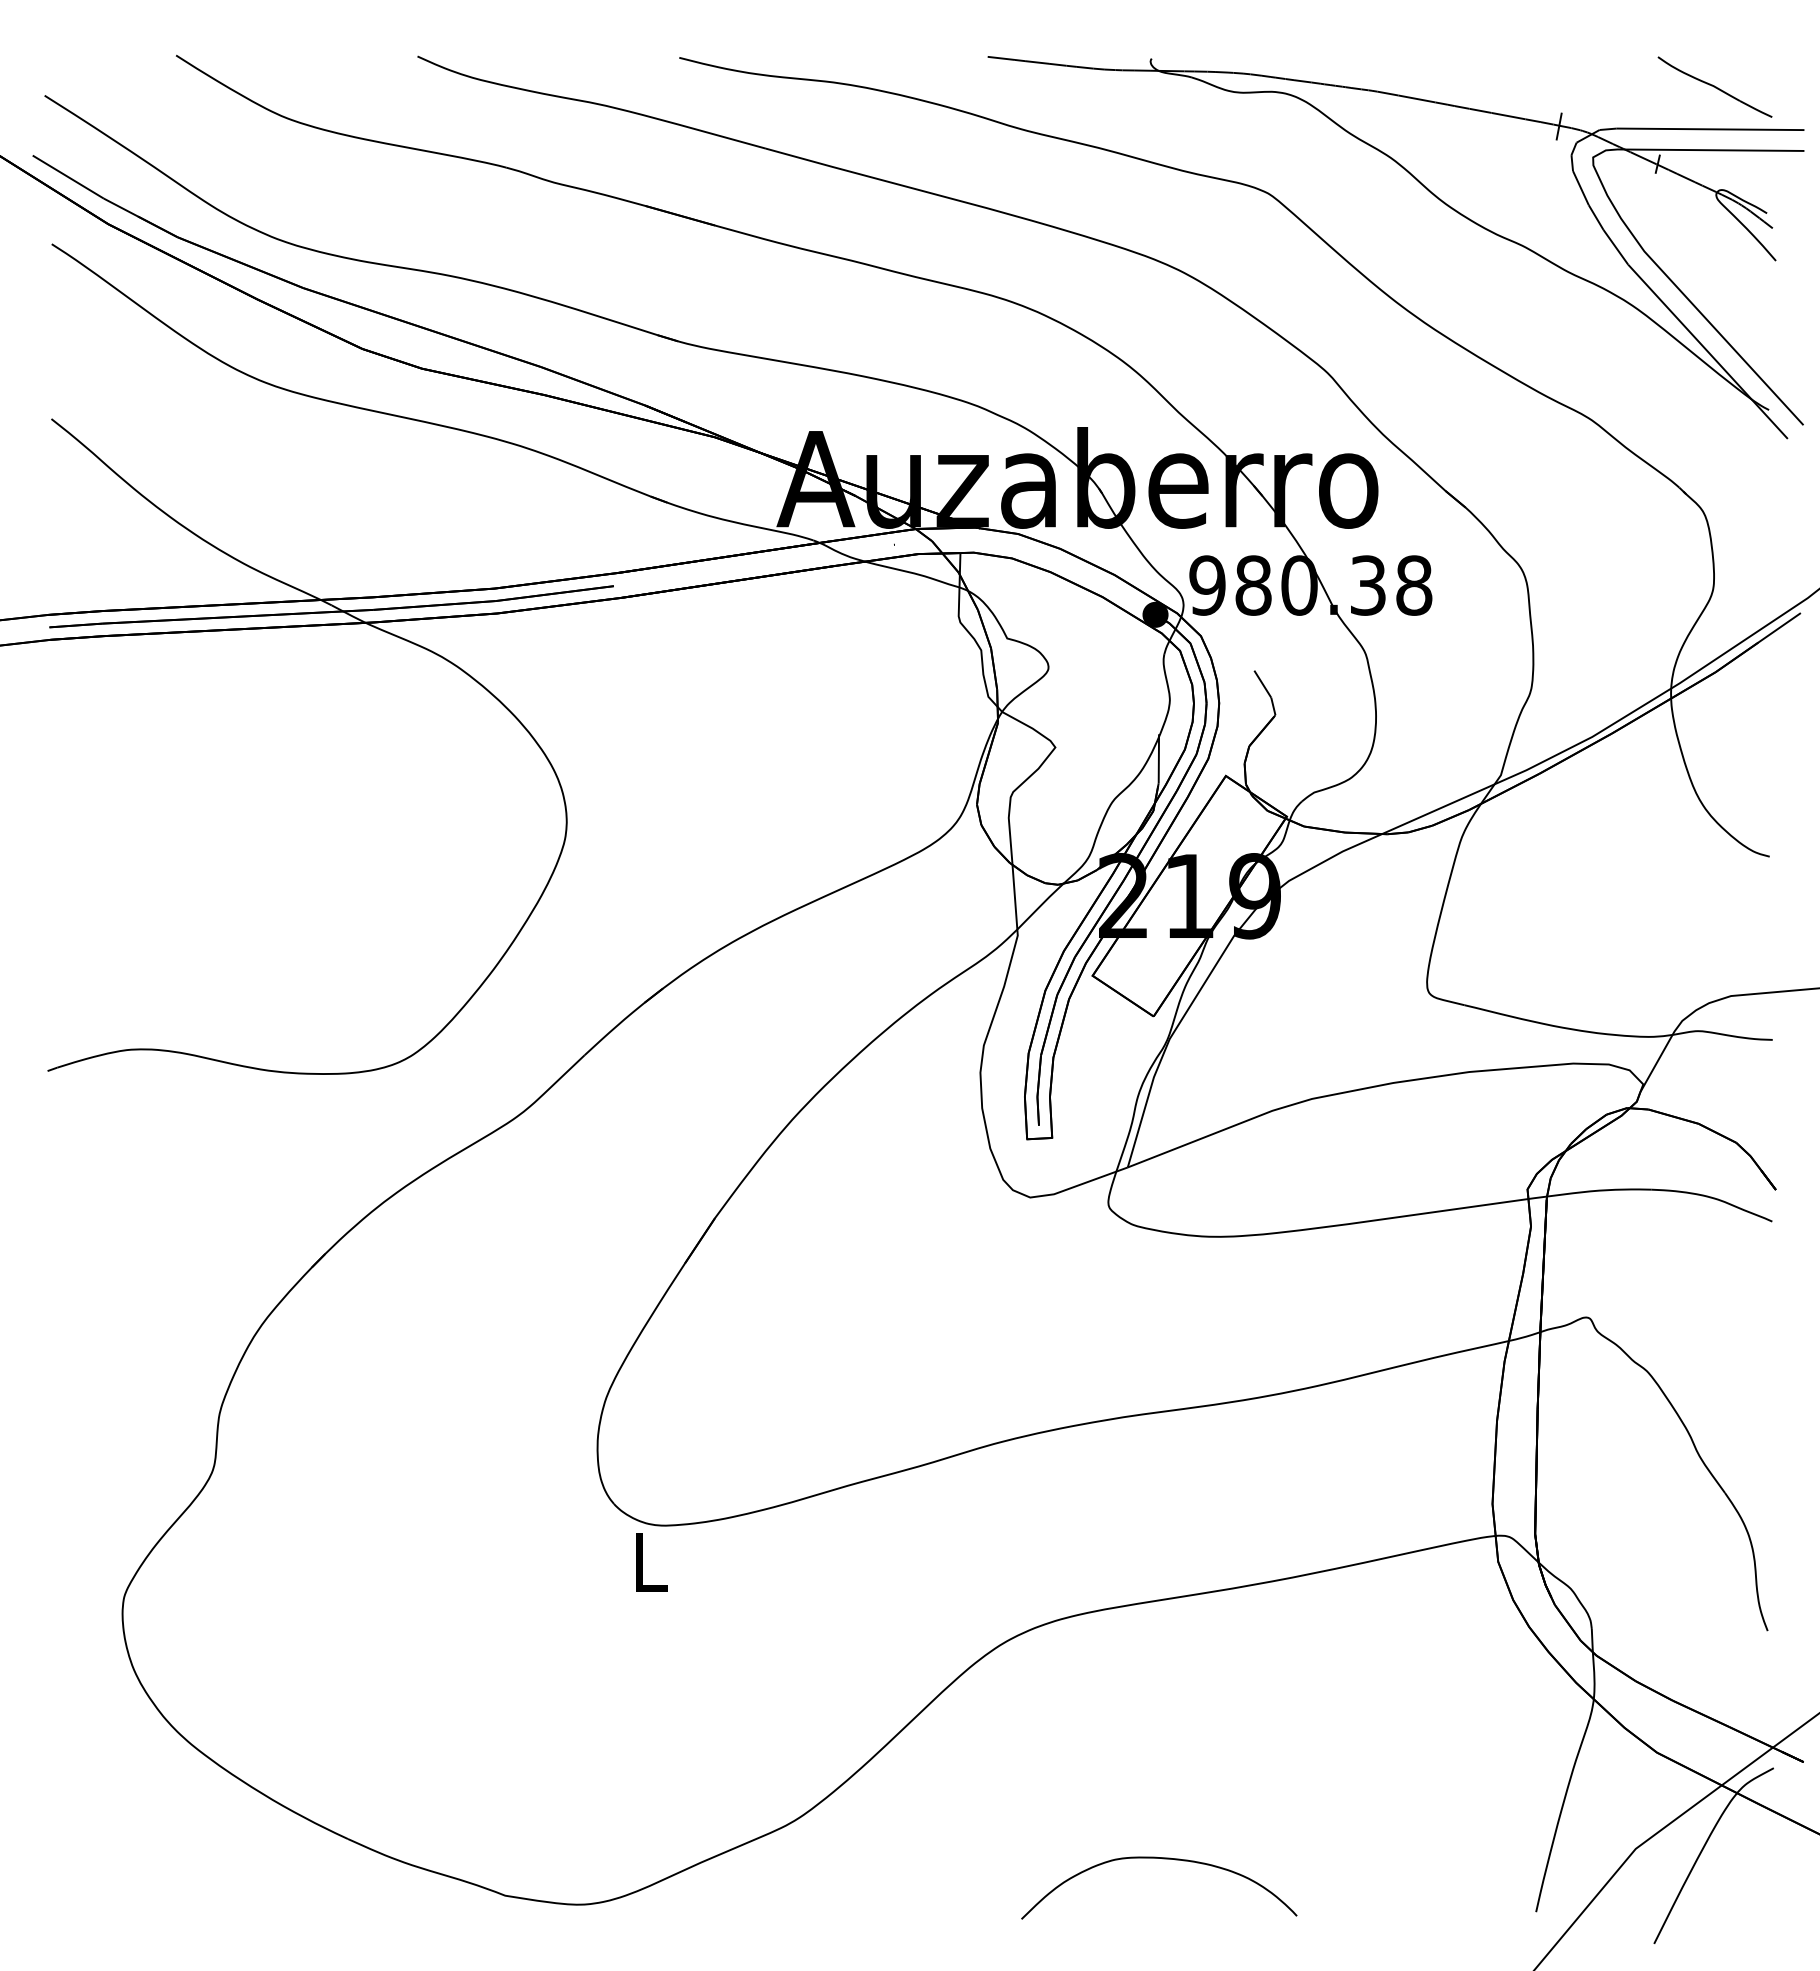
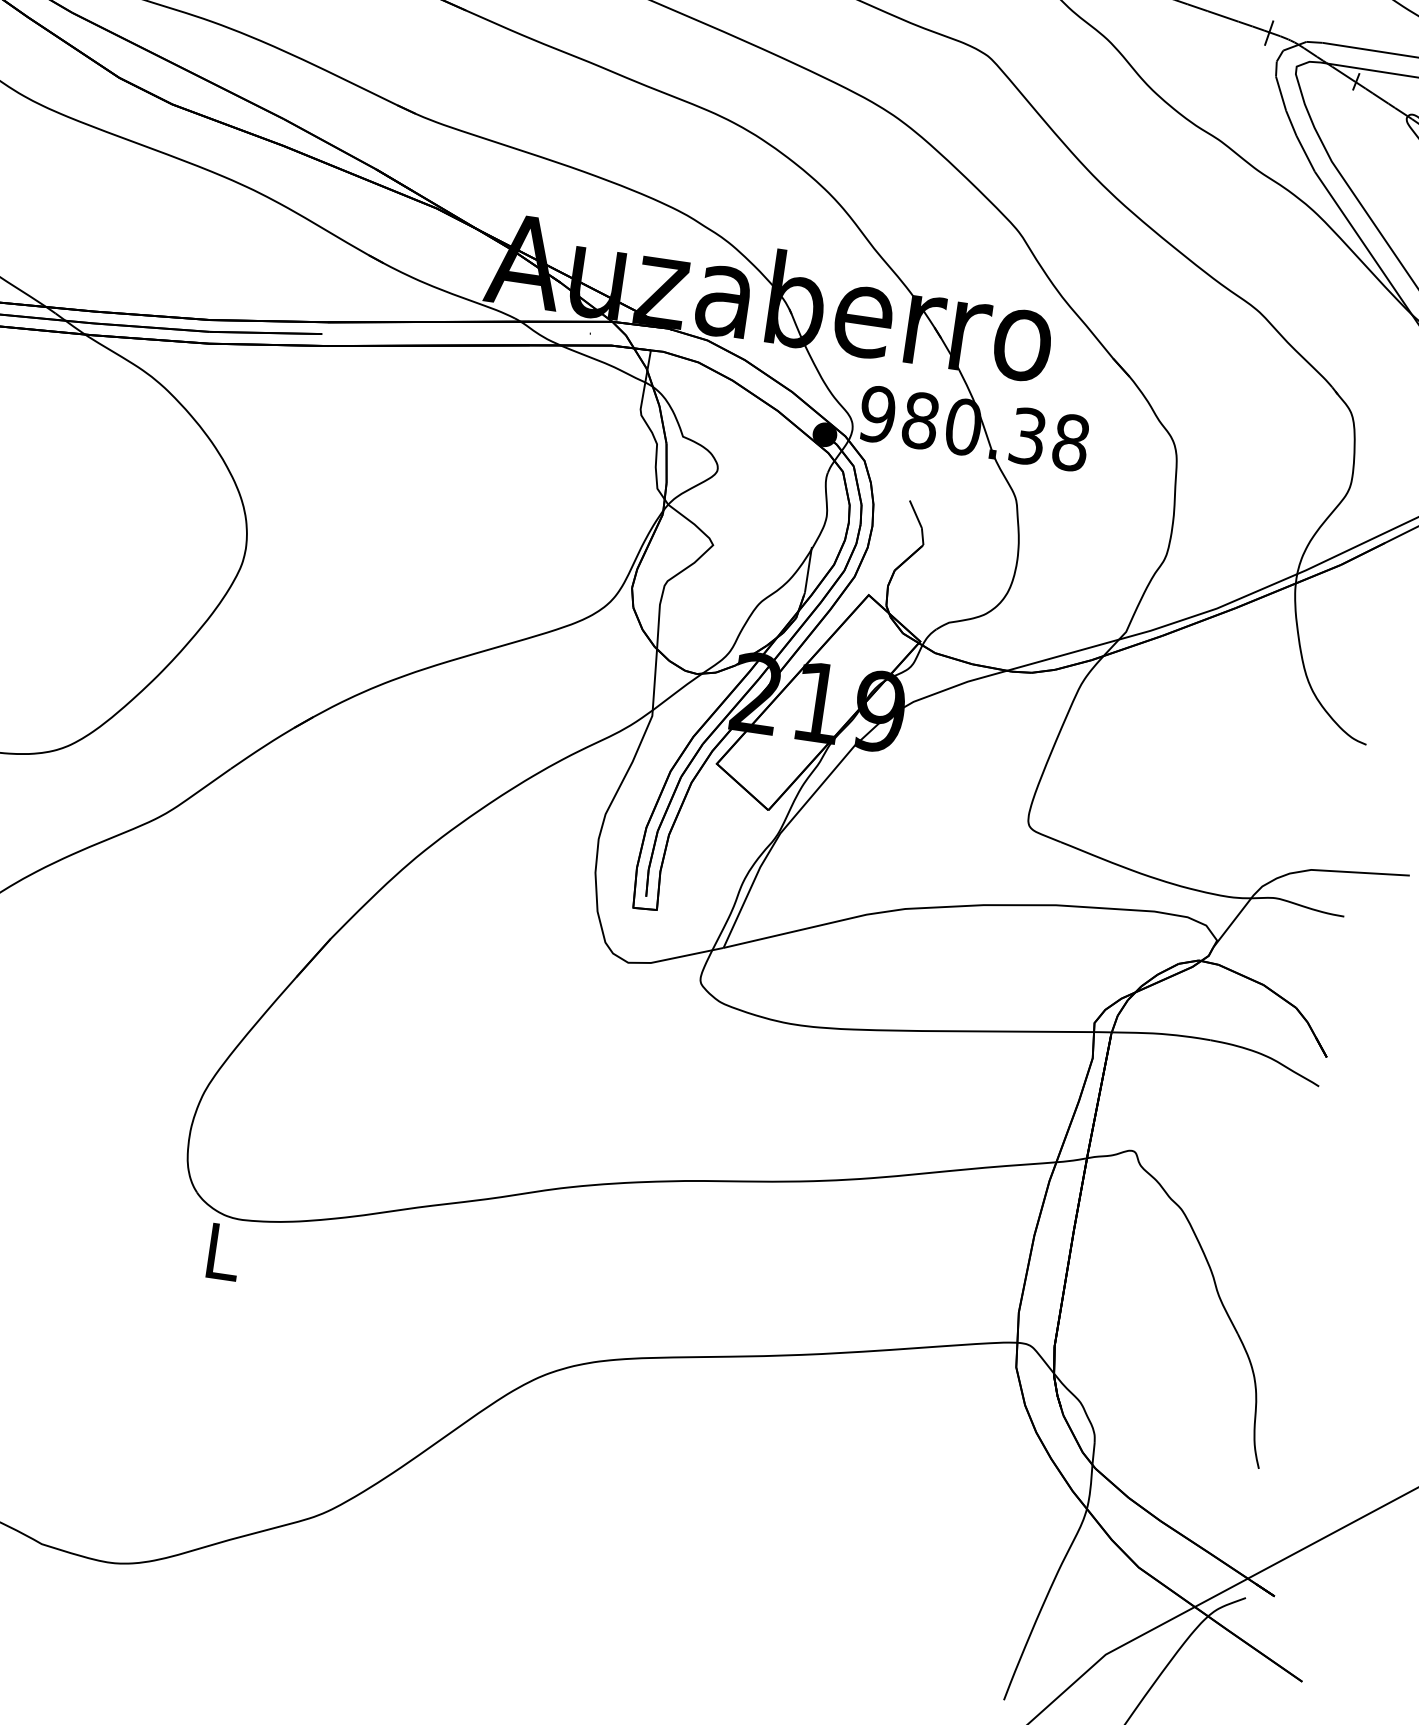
curve: (1162, 1859) -> (661, 1600), removed

